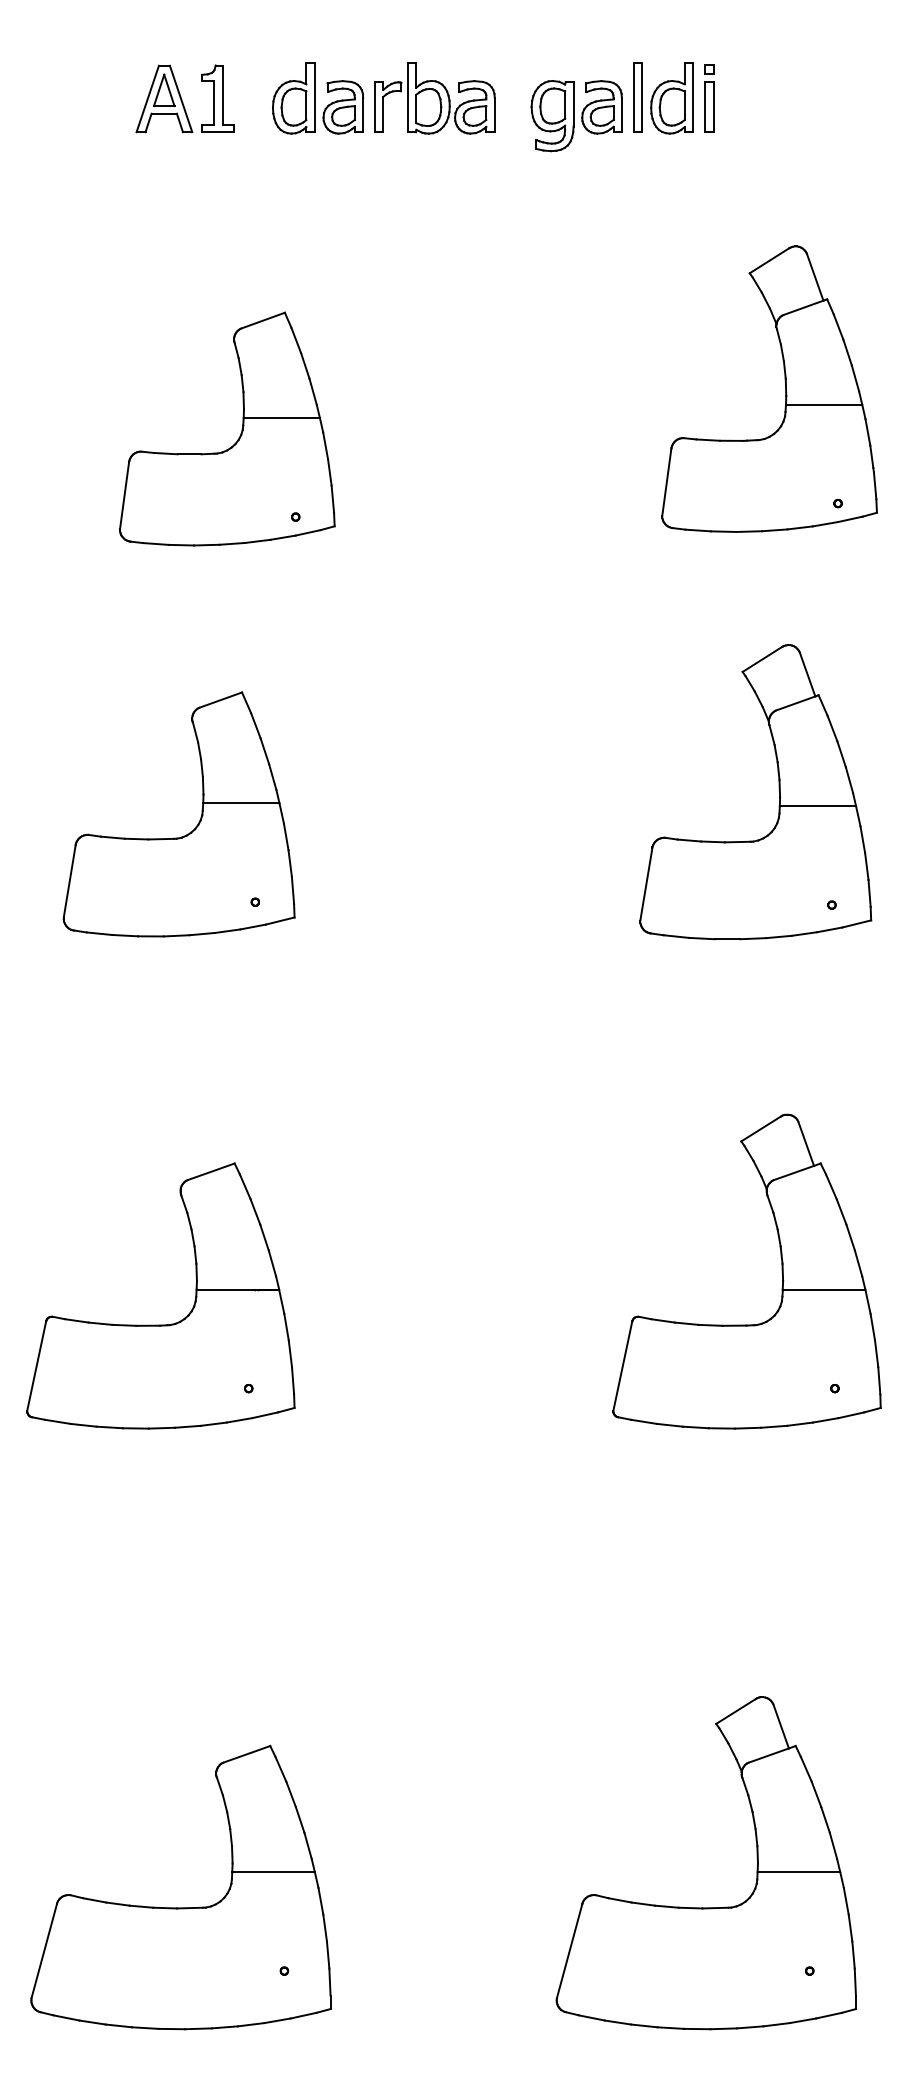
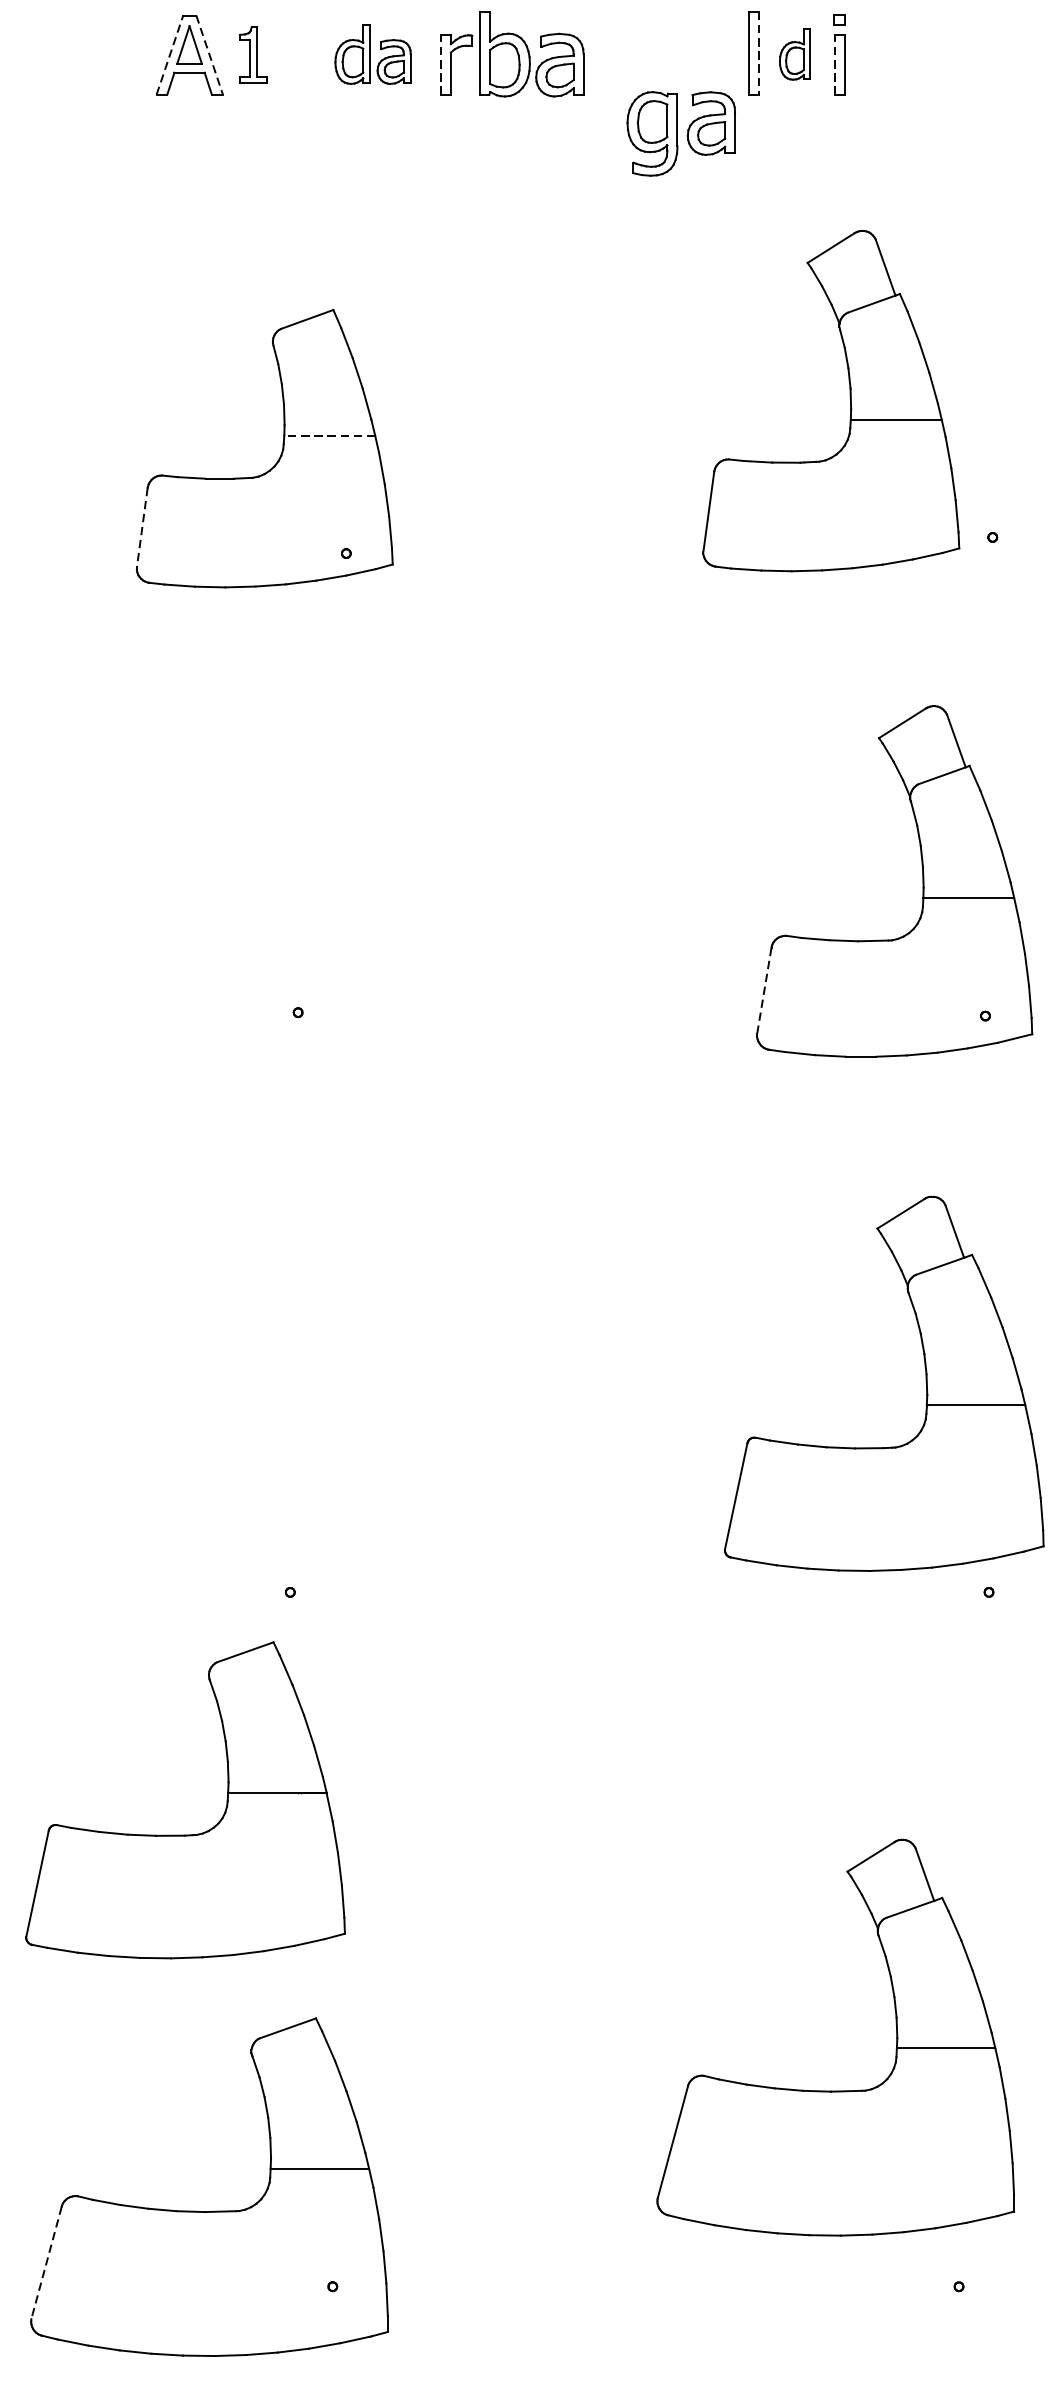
line: (642, 97) -> (759, 53), solid -> dashed
line: (147, 98) -> (169, 54), solid -> dashed
part: (217, 98) -> (253, 54), size x0.7
part: (318, 98) -> (373, 54), size x0.7
part: (671, 98) -> (794, 54), size x0.6
line: (181, 99) -> (210, 55), solid -> dashed
line: (375, 107) -> (441, 65), solid -> dashed
line: (705, 107) -> (834, 65), solid -> dashed
part: (576, 116) -> (680, 134), moved
part: (785, 388) -> (850, 400), moved
line: (281, 418) -> (329, 436), solid -> dashed
line: (124, 495) -> (142, 527), solid -> dashed
part: (195, 826) -> (226, 922), removed
line: (646, 884) -> (764, 991), solid -> dashed
part: (781, 1271) -> (925, 1383), moved
part: (160, 1324) -> (185, 1834), moved
part: (705, 1907) -> (834, 2090), moved
line: (44, 1951) -> (46, 2263), solid -> dashed

